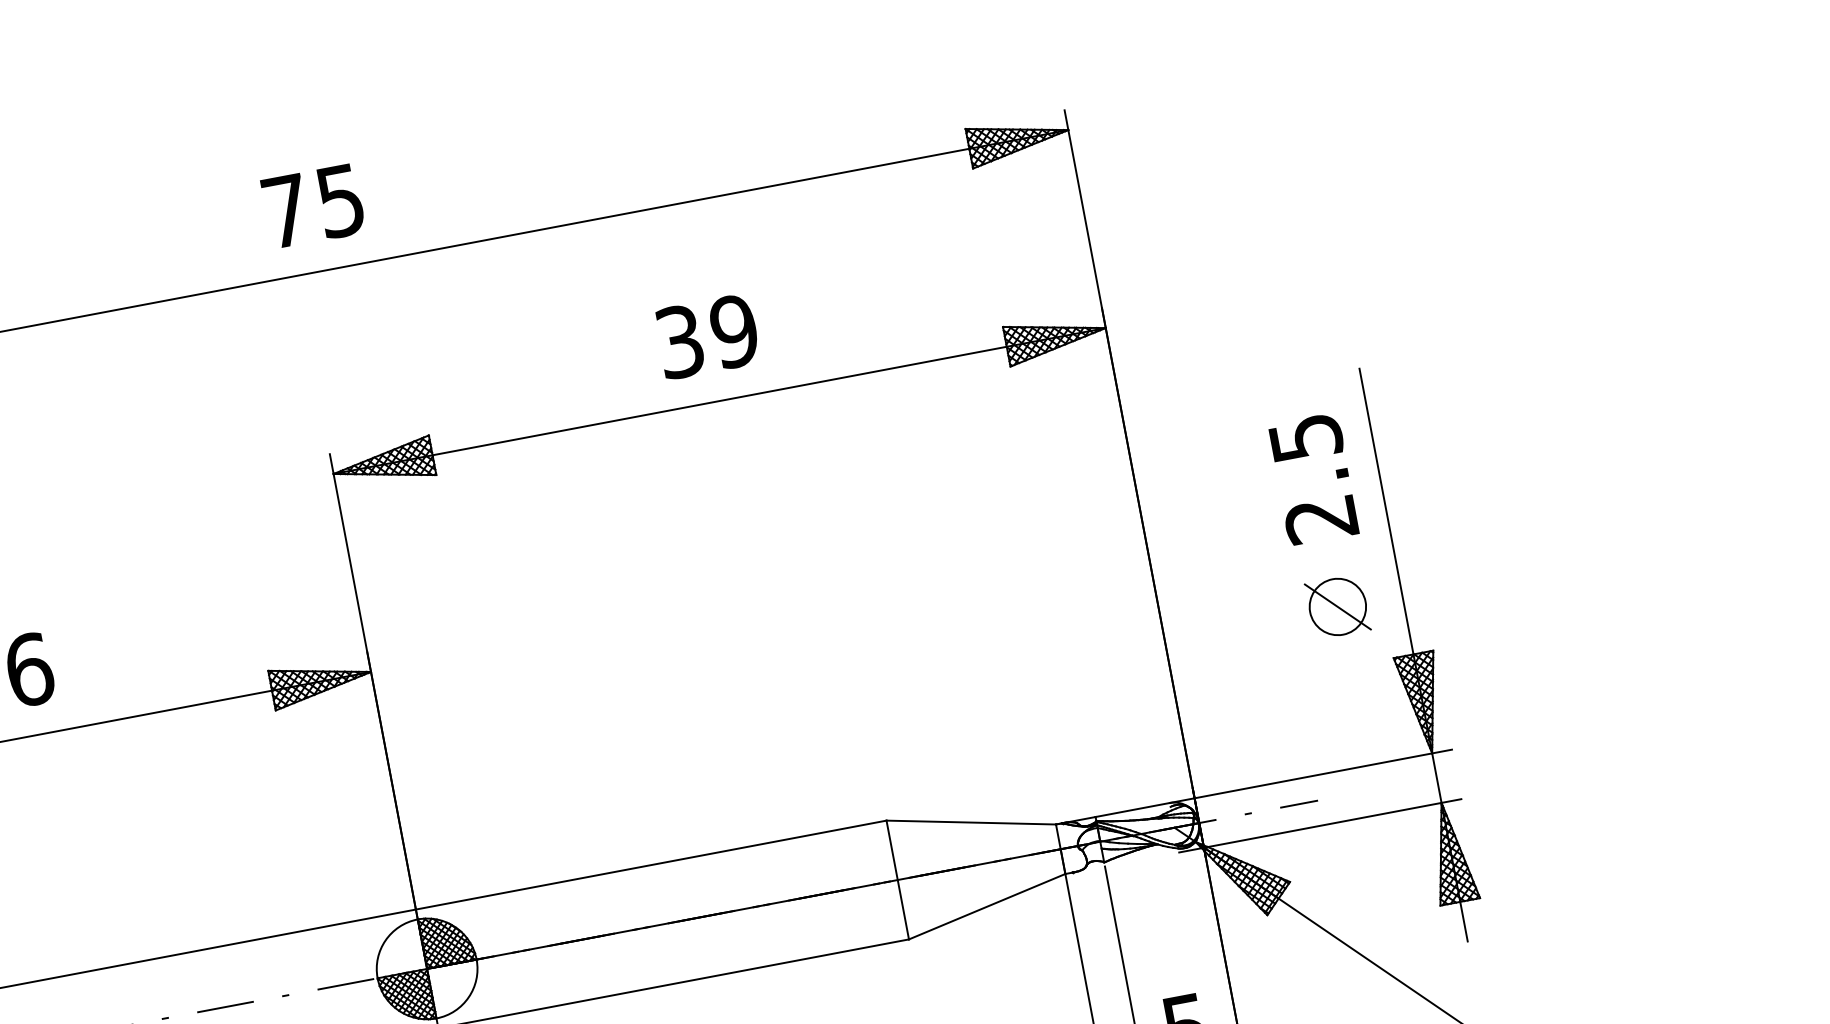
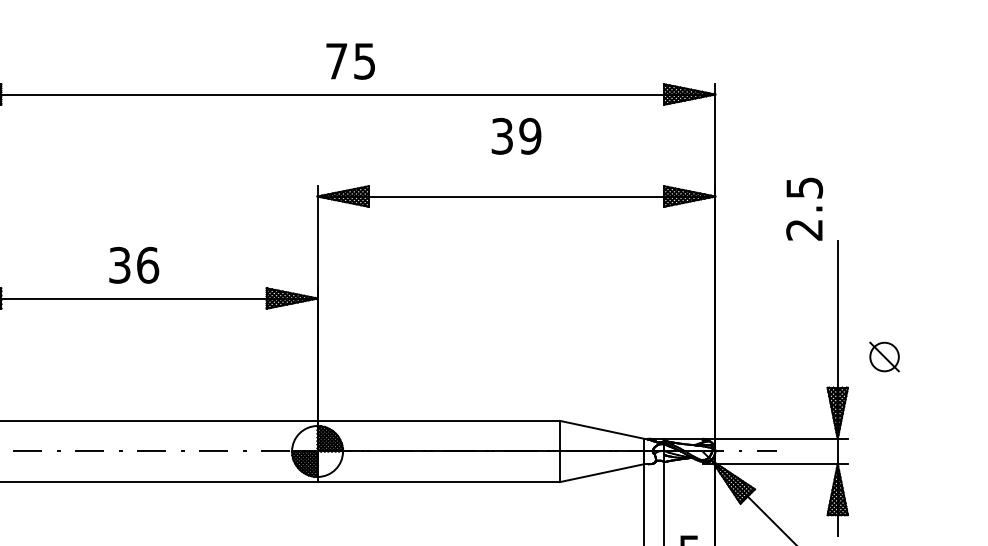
text: (313, 206) -> (350, 61), moved
text: (707, 335) -> (516, 135), moved
text: (1313, 477) -> (804, 208), moved
part: (1337, 605) -> (884, 356), moved

